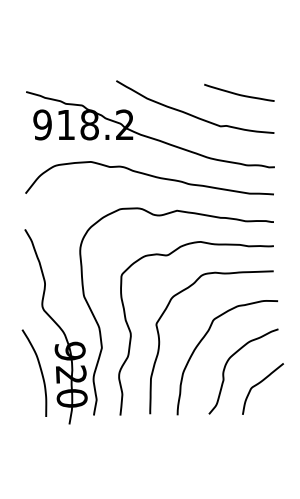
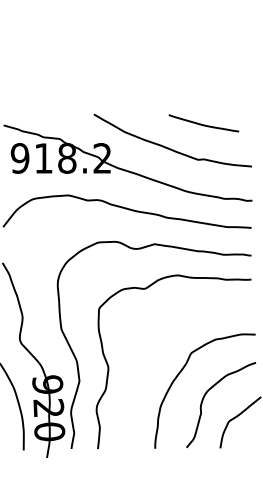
curve: (238, 93) -> (203, 123), moved
curve: (160, 342) -> (138, 375), removed

